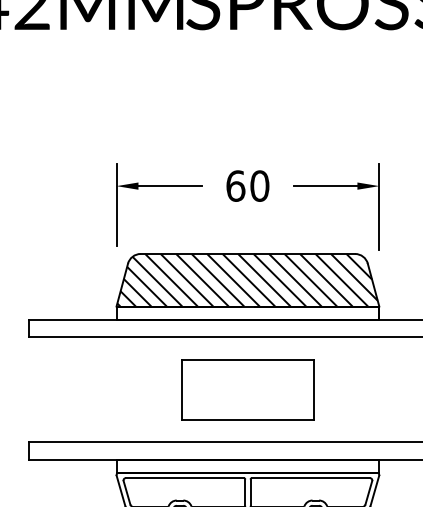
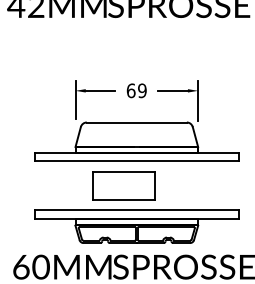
text: (260, 185) -> (142, 90), 60 -> 69
hatch: (247, 279) -> (136, 134), removed
part: (247, 388) -> (123, 185), moved

